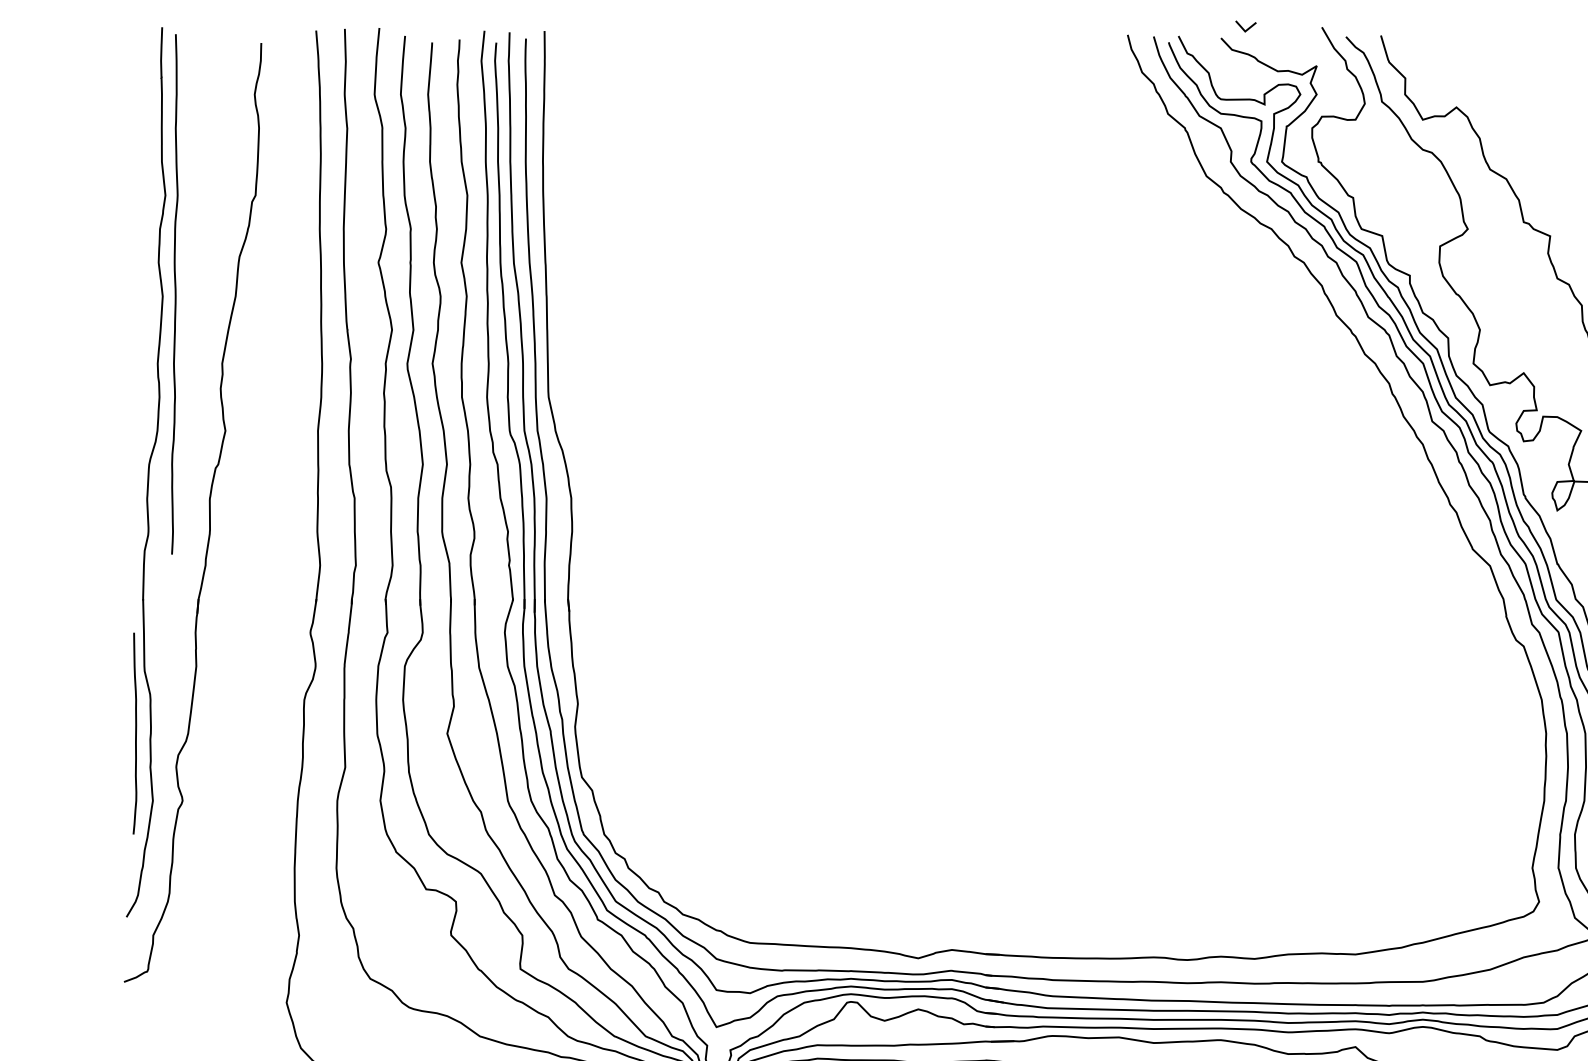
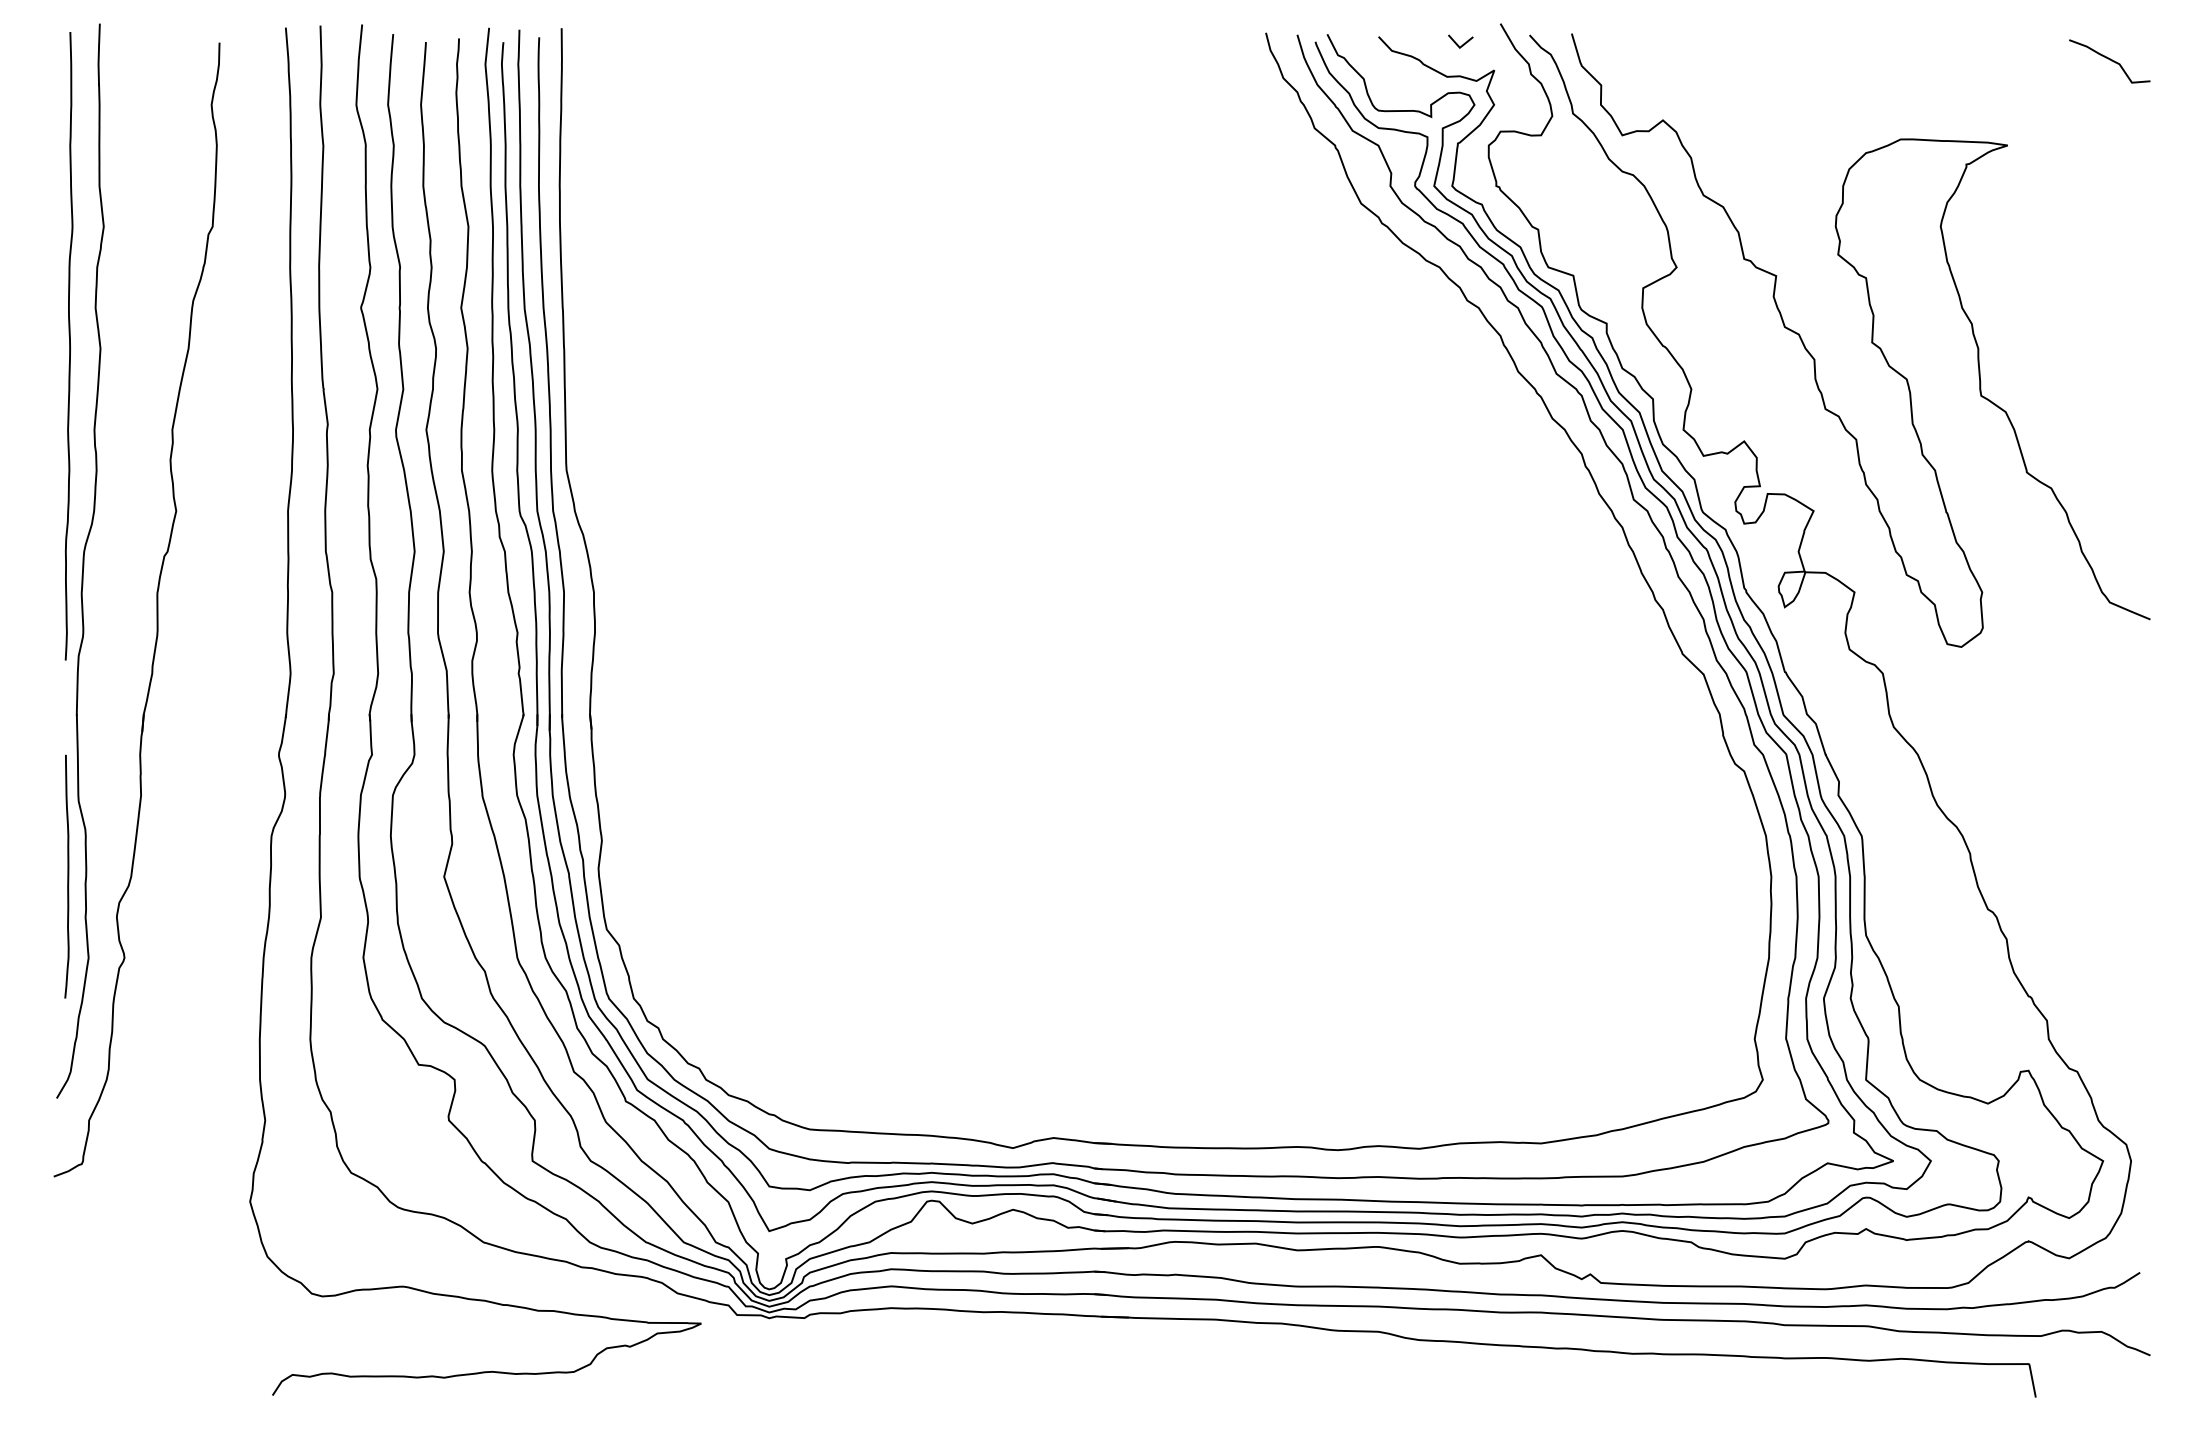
line: (1243, 27) -> (1457, 43), moved
curve: (175, 294) -> (69, 346), moved

